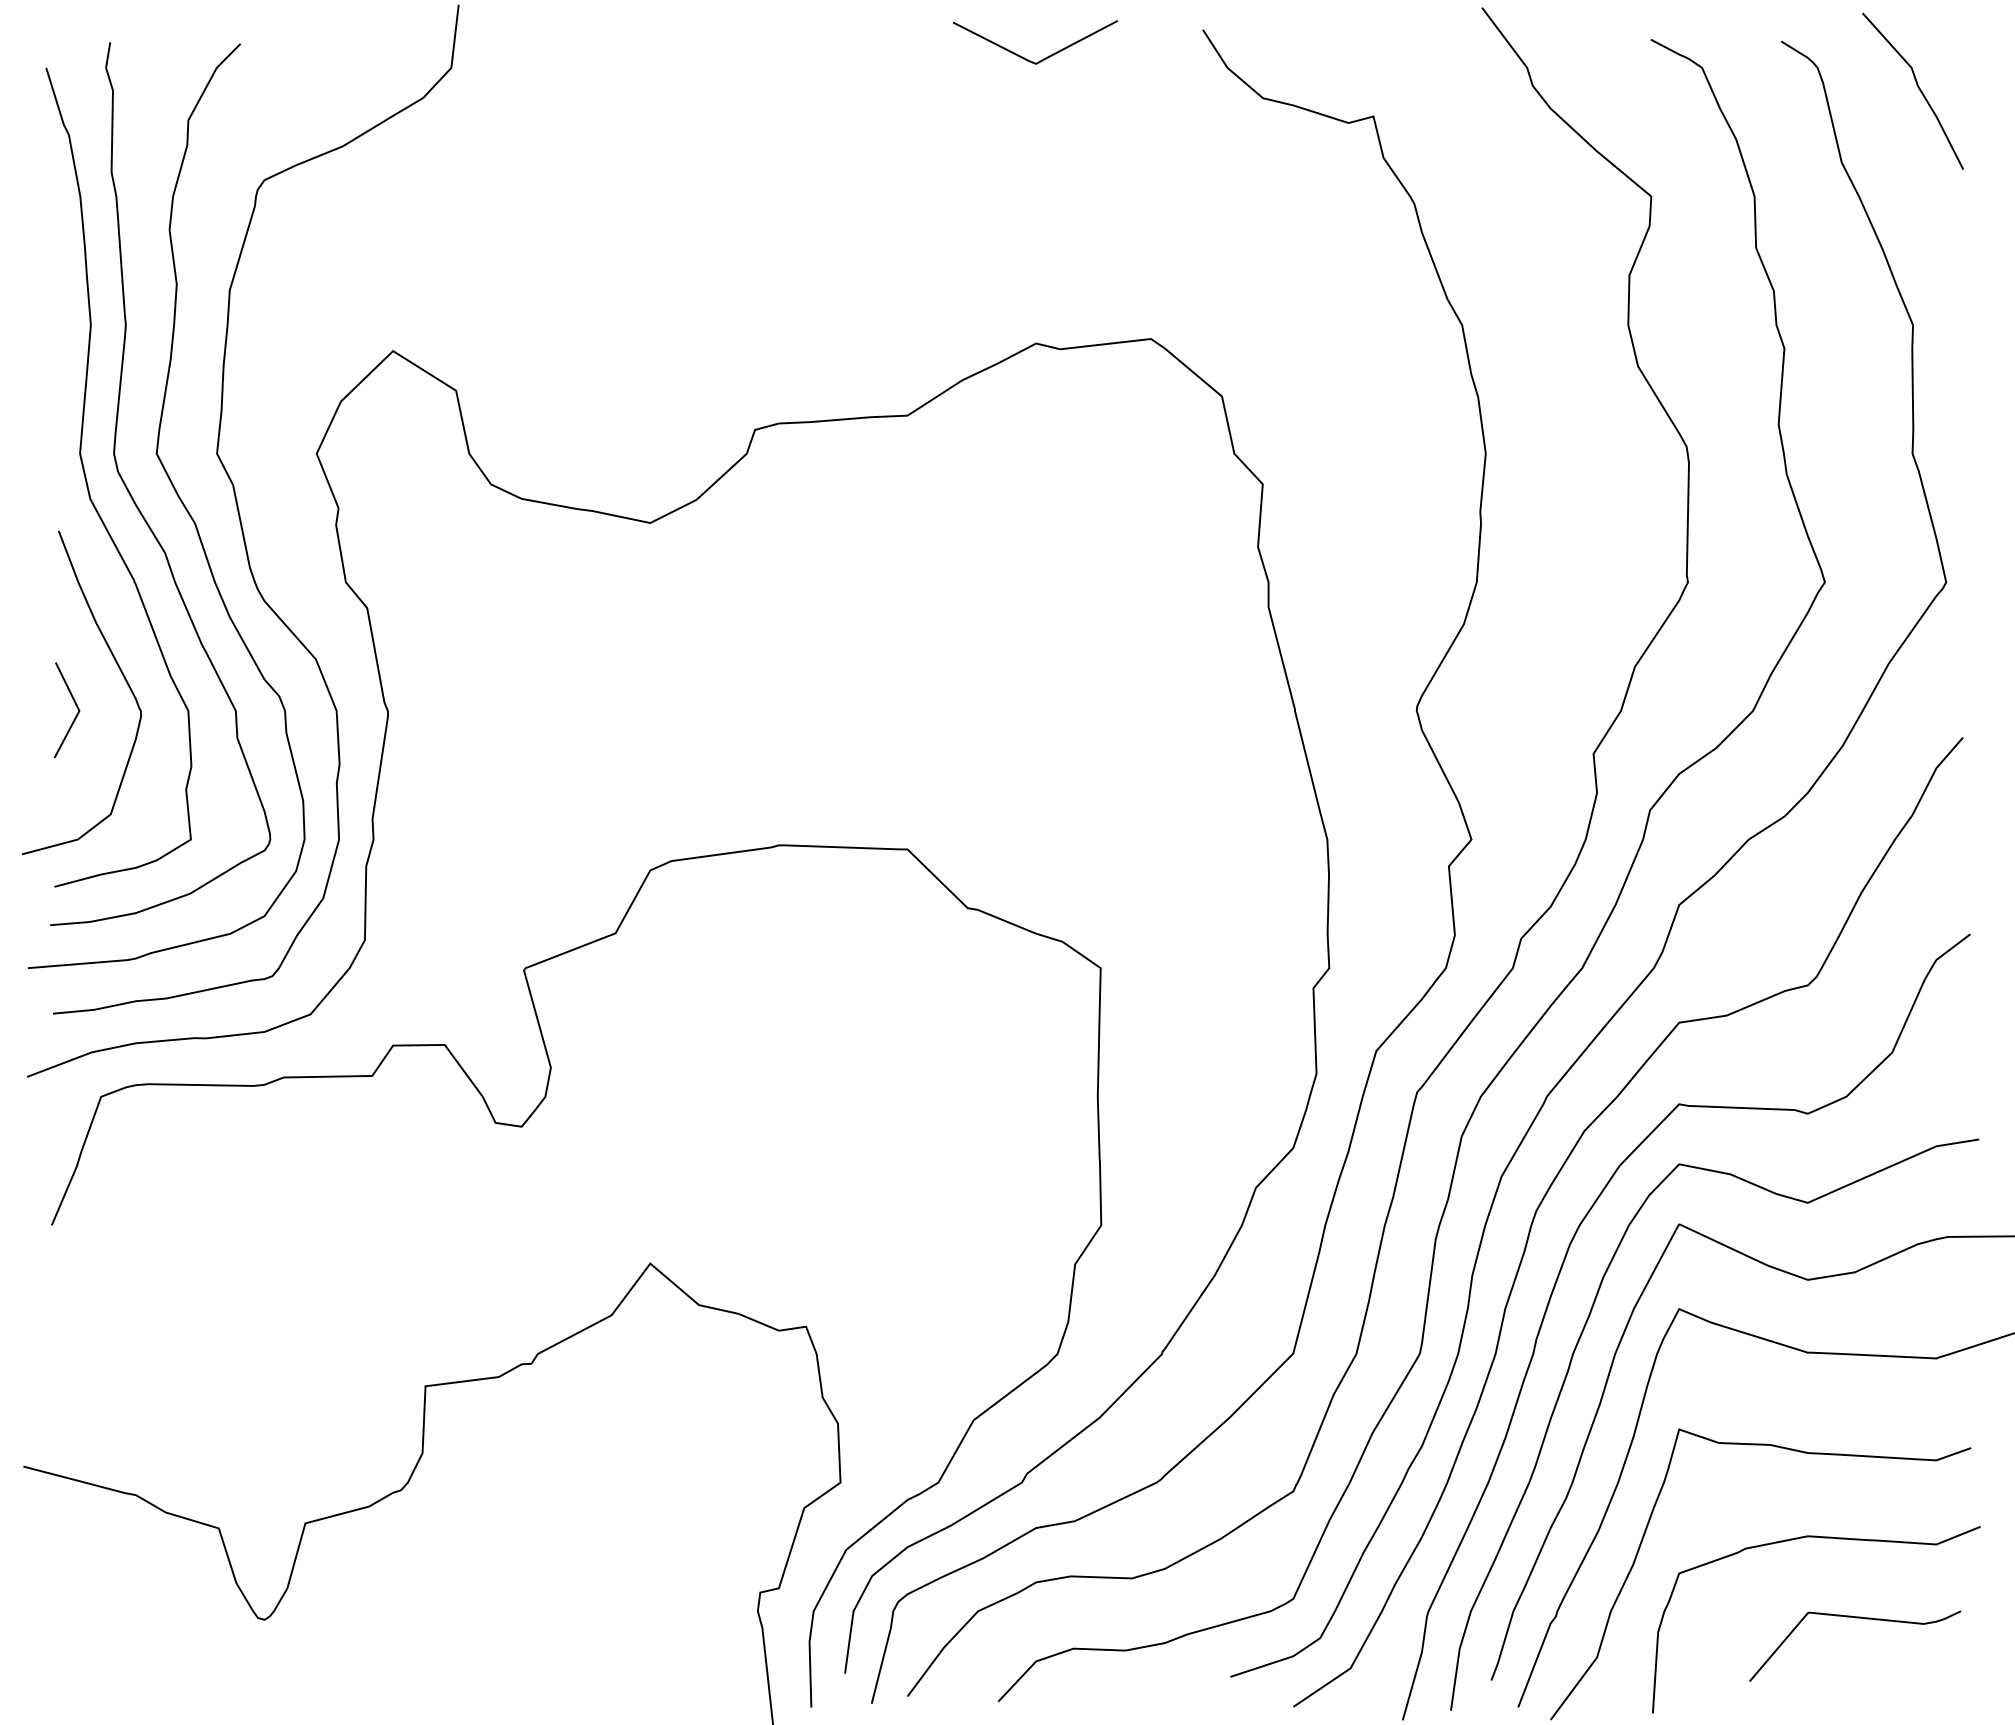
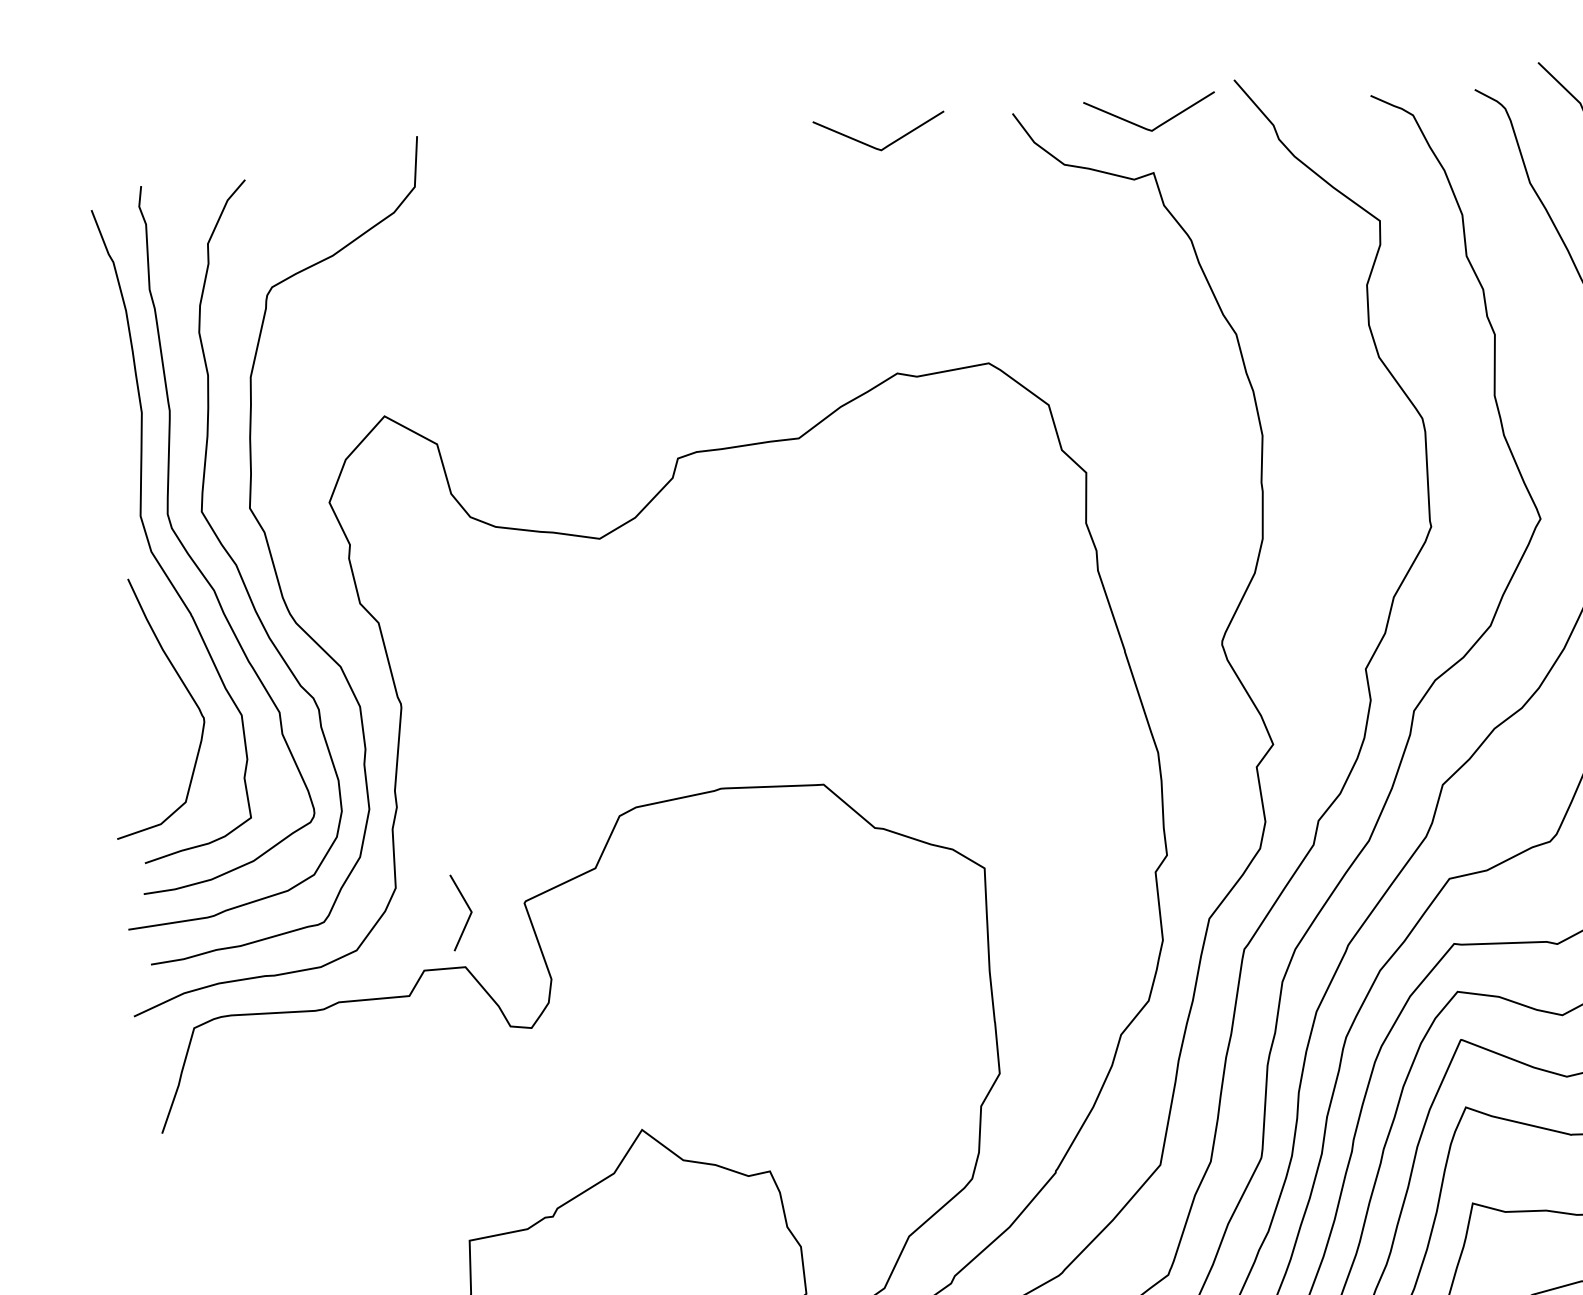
line: (1382, 58) -> (1157, 126), added
line: (75, 705) -> (468, 908), moved

